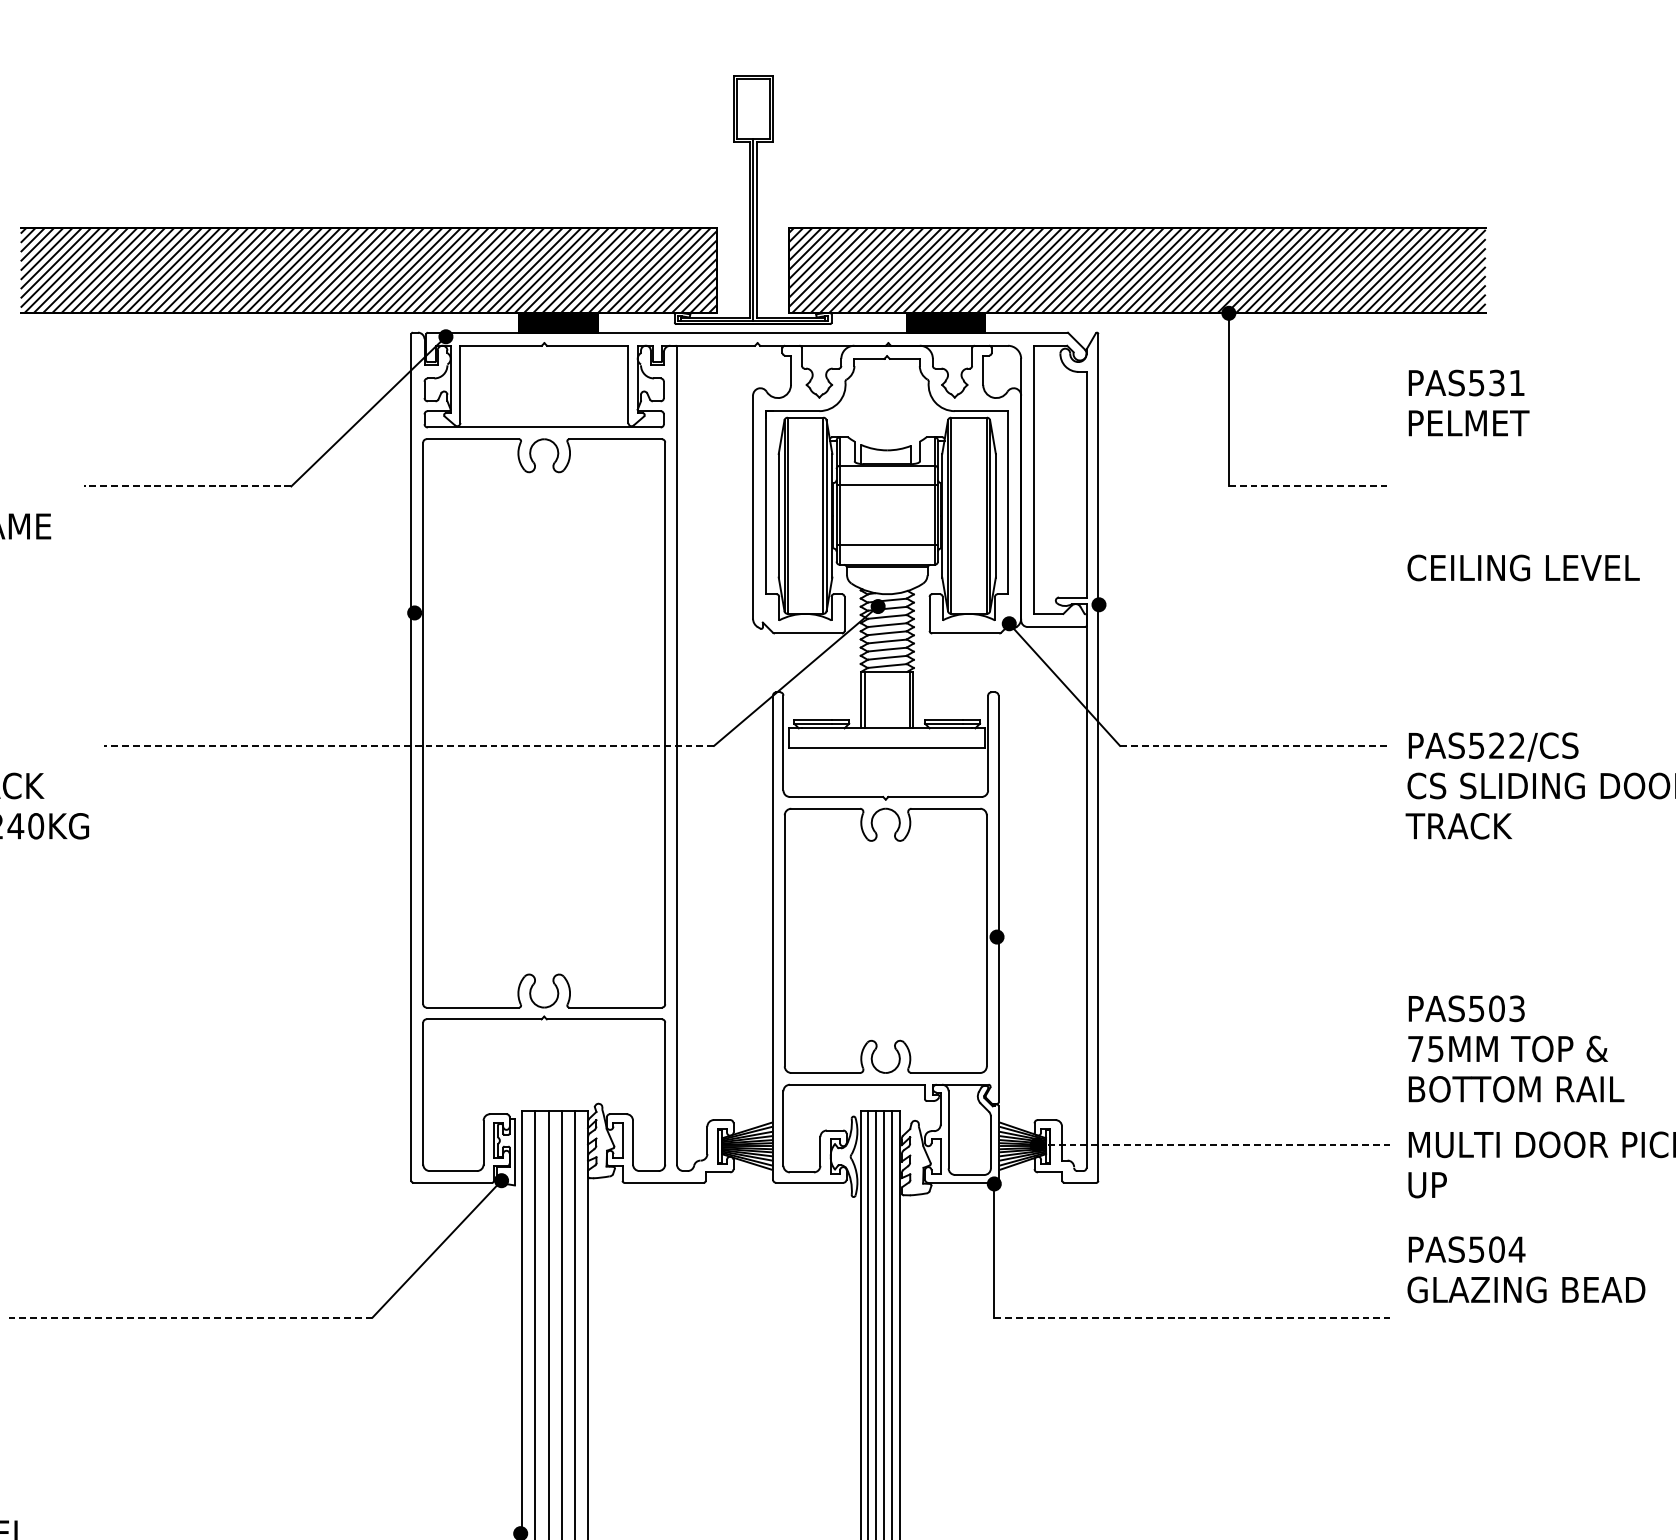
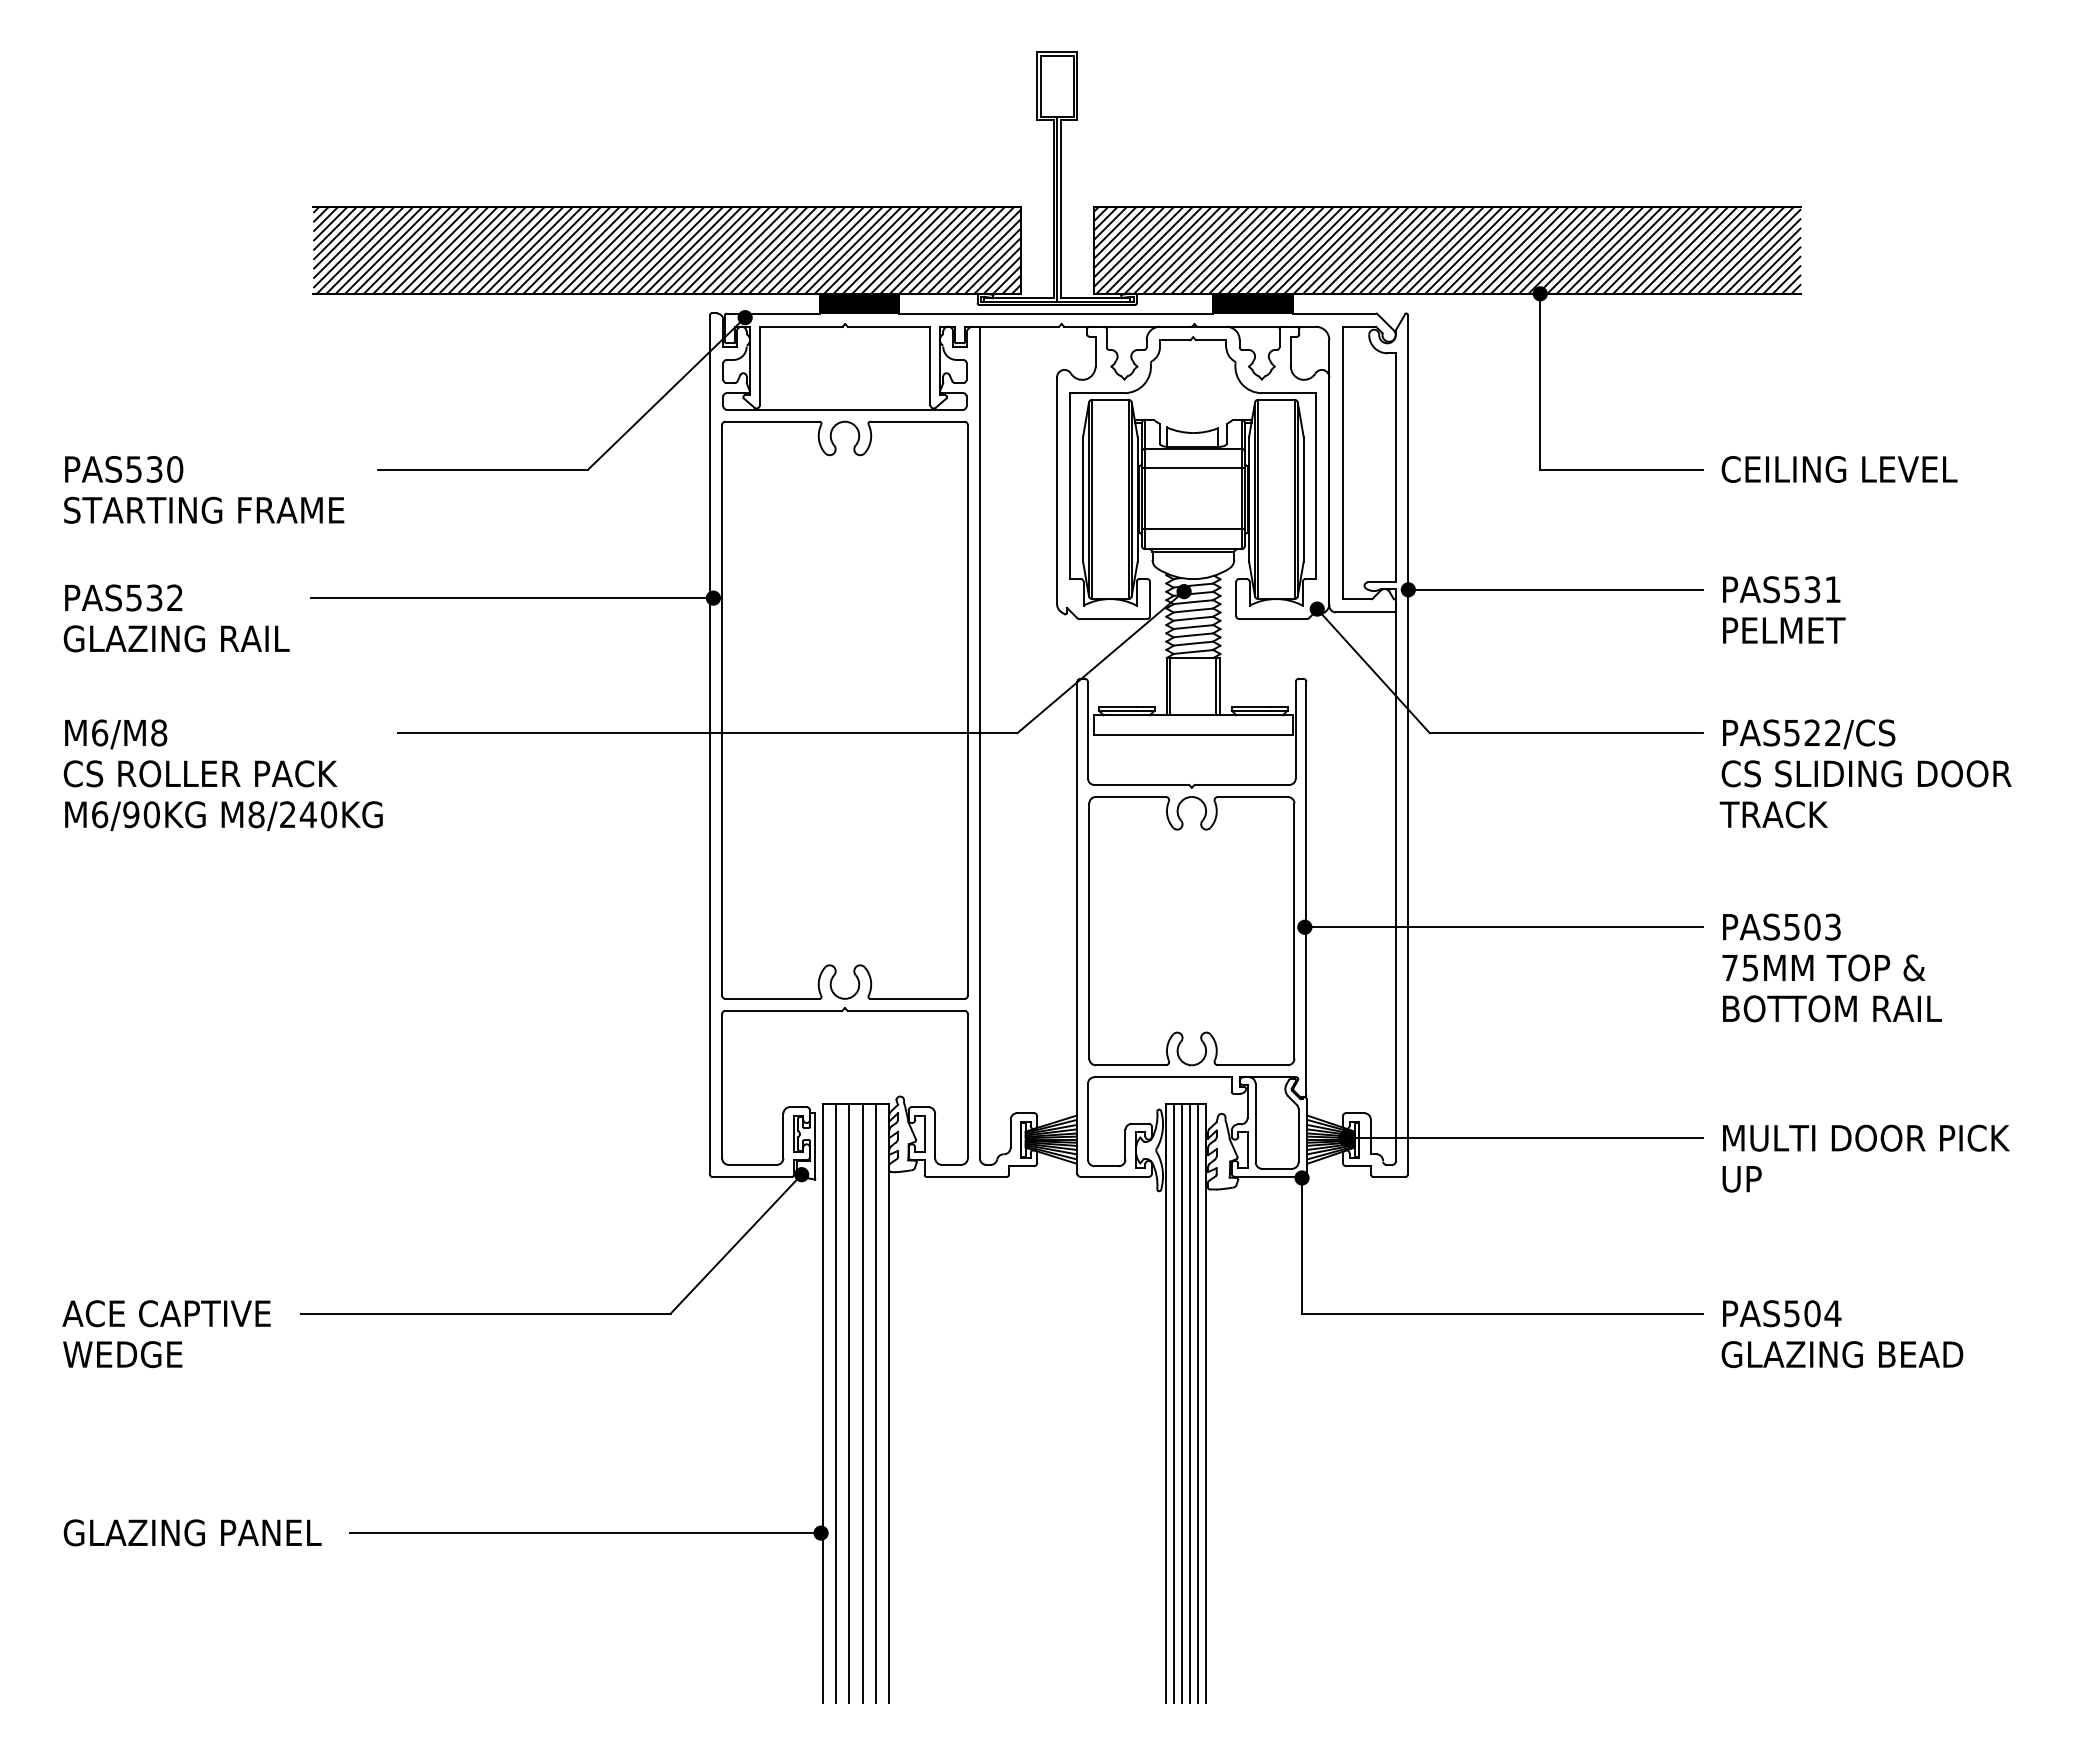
text: (1469, 402) -> (1784, 609), moved
line: (187, 486) -> (482, 469), dashed -> solid
line: (1308, 486) -> (1621, 469), dashed -> solid
text: (1523, 568) -> (1839, 469), moved
line: (1243, 604) -> (1555, 589), added
line: (216, 613) -> (512, 598), added
line: (408, 746) -> (707, 733), dashed -> solid
line: (1254, 746) -> (1566, 733), dashed -> solid
line: (1192, 937) -> (1503, 927), added
text: (1515, 1048) -> (1831, 967), moved
line: (1213, 1145) -> (1524, 1138), dashed -> solid
text: (1526, 1270) -> (1842, 1334), moved
line: (190, 1317) -> (485, 1313), dashed -> solid
line: (1191, 1317) -> (1502, 1313), dashed -> solid
line: (288, 1534) -> (585, 1533), added

